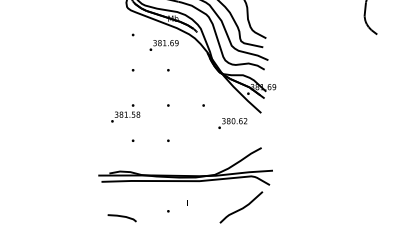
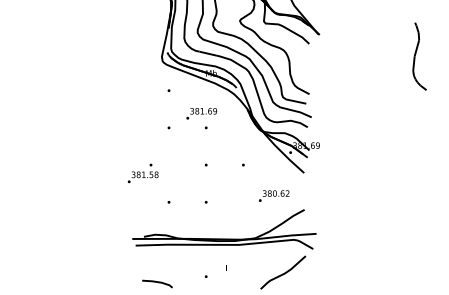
text: (163, 45) -> (201, 113), moved
text: (125, 113) -> (142, 173), moved
text: (233, 122) -> (274, 195), moved

